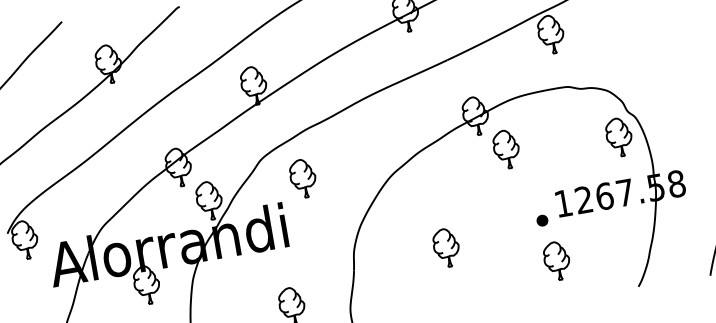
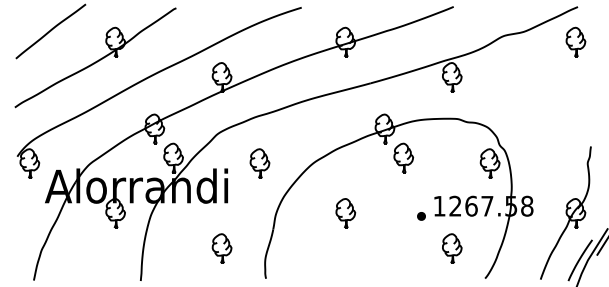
part: (302, 178) -> (259, 163), moved
part: (446, 248) -> (345, 213), moved
part: (557, 260) -> (452, 248), moved

